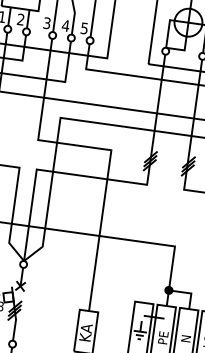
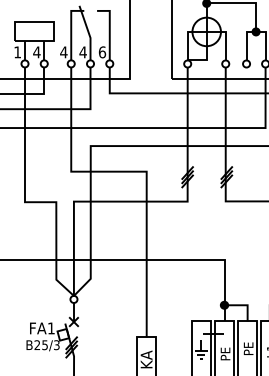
text: (20, 19) -> (36, 52), 2 -> 4
text: (46, 23) -> (63, 52), 3 -> 4
text: (84, 28) -> (102, 52), 5 -> 6
text: (186, 334) -> (248, 347), N -> PE

